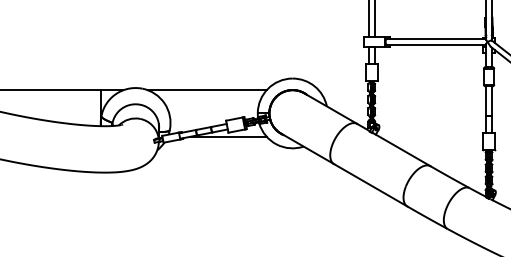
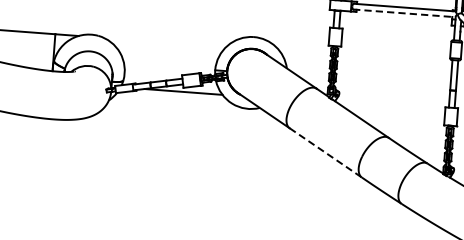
line: (436, 44) -> (404, 13), solid -> dashed
line: (206, 90) -> (164, 42), removed
line: (371, 185) -> (326, 153), solid -> dashed

